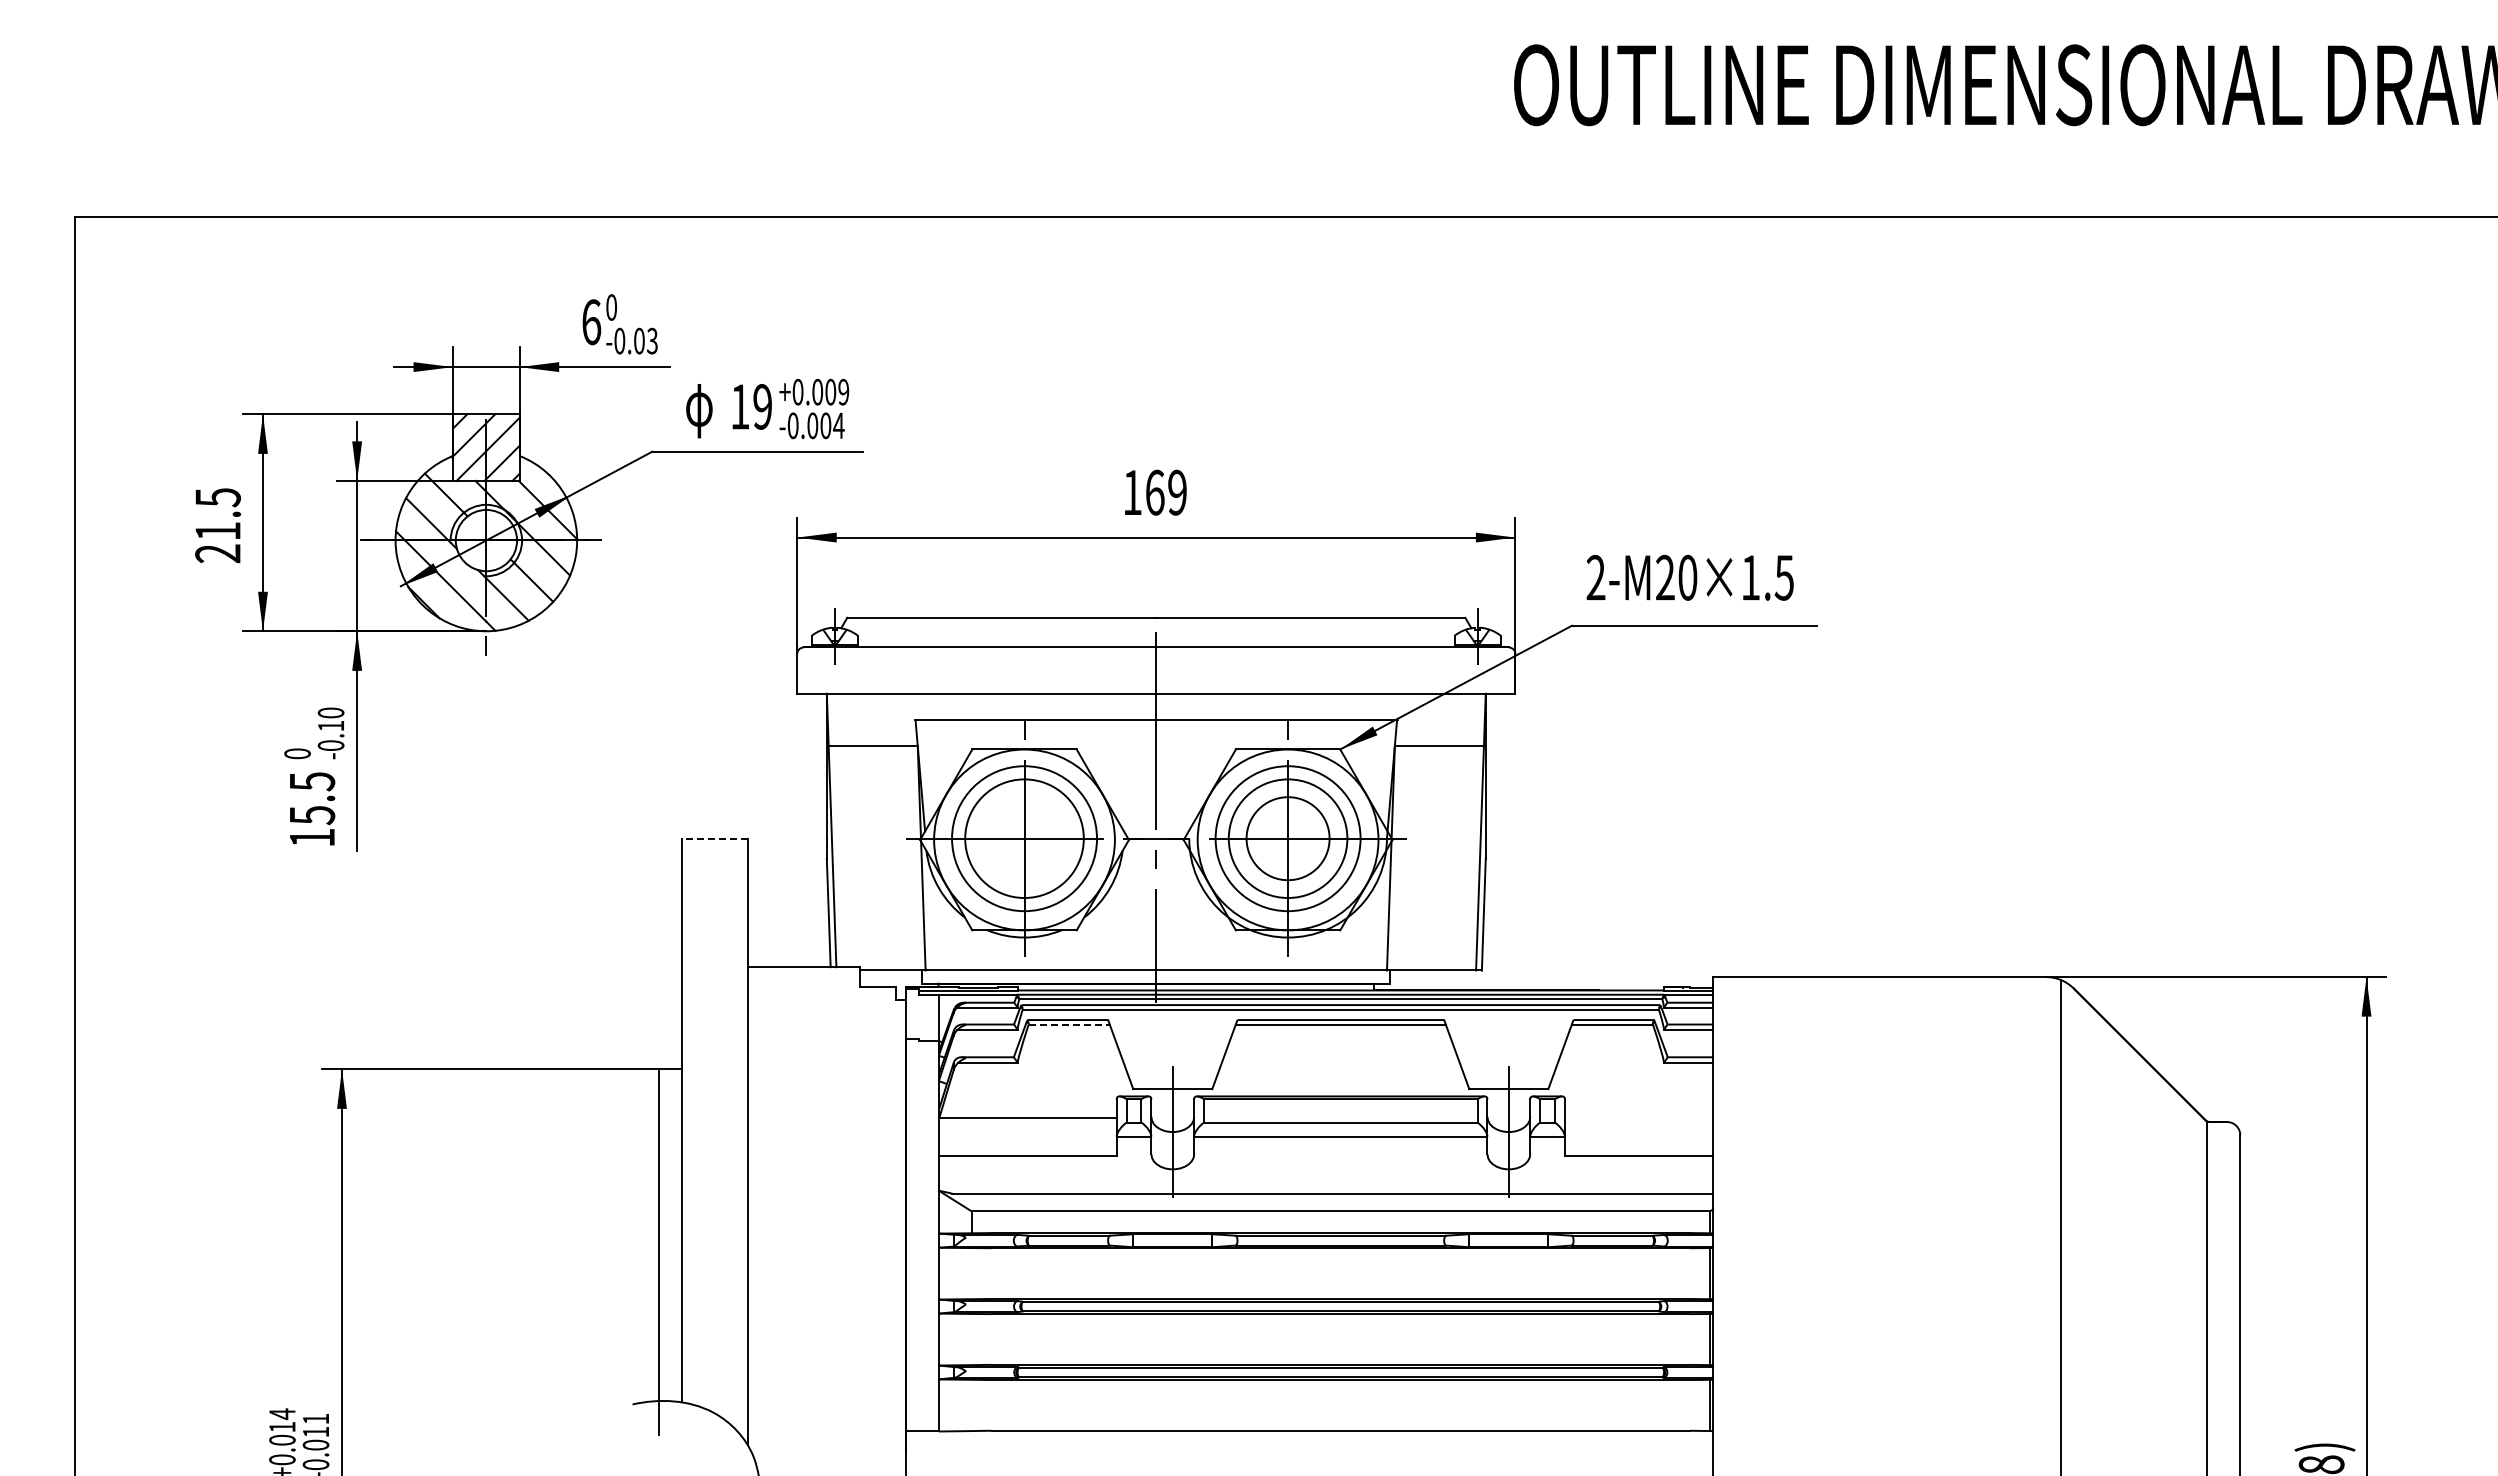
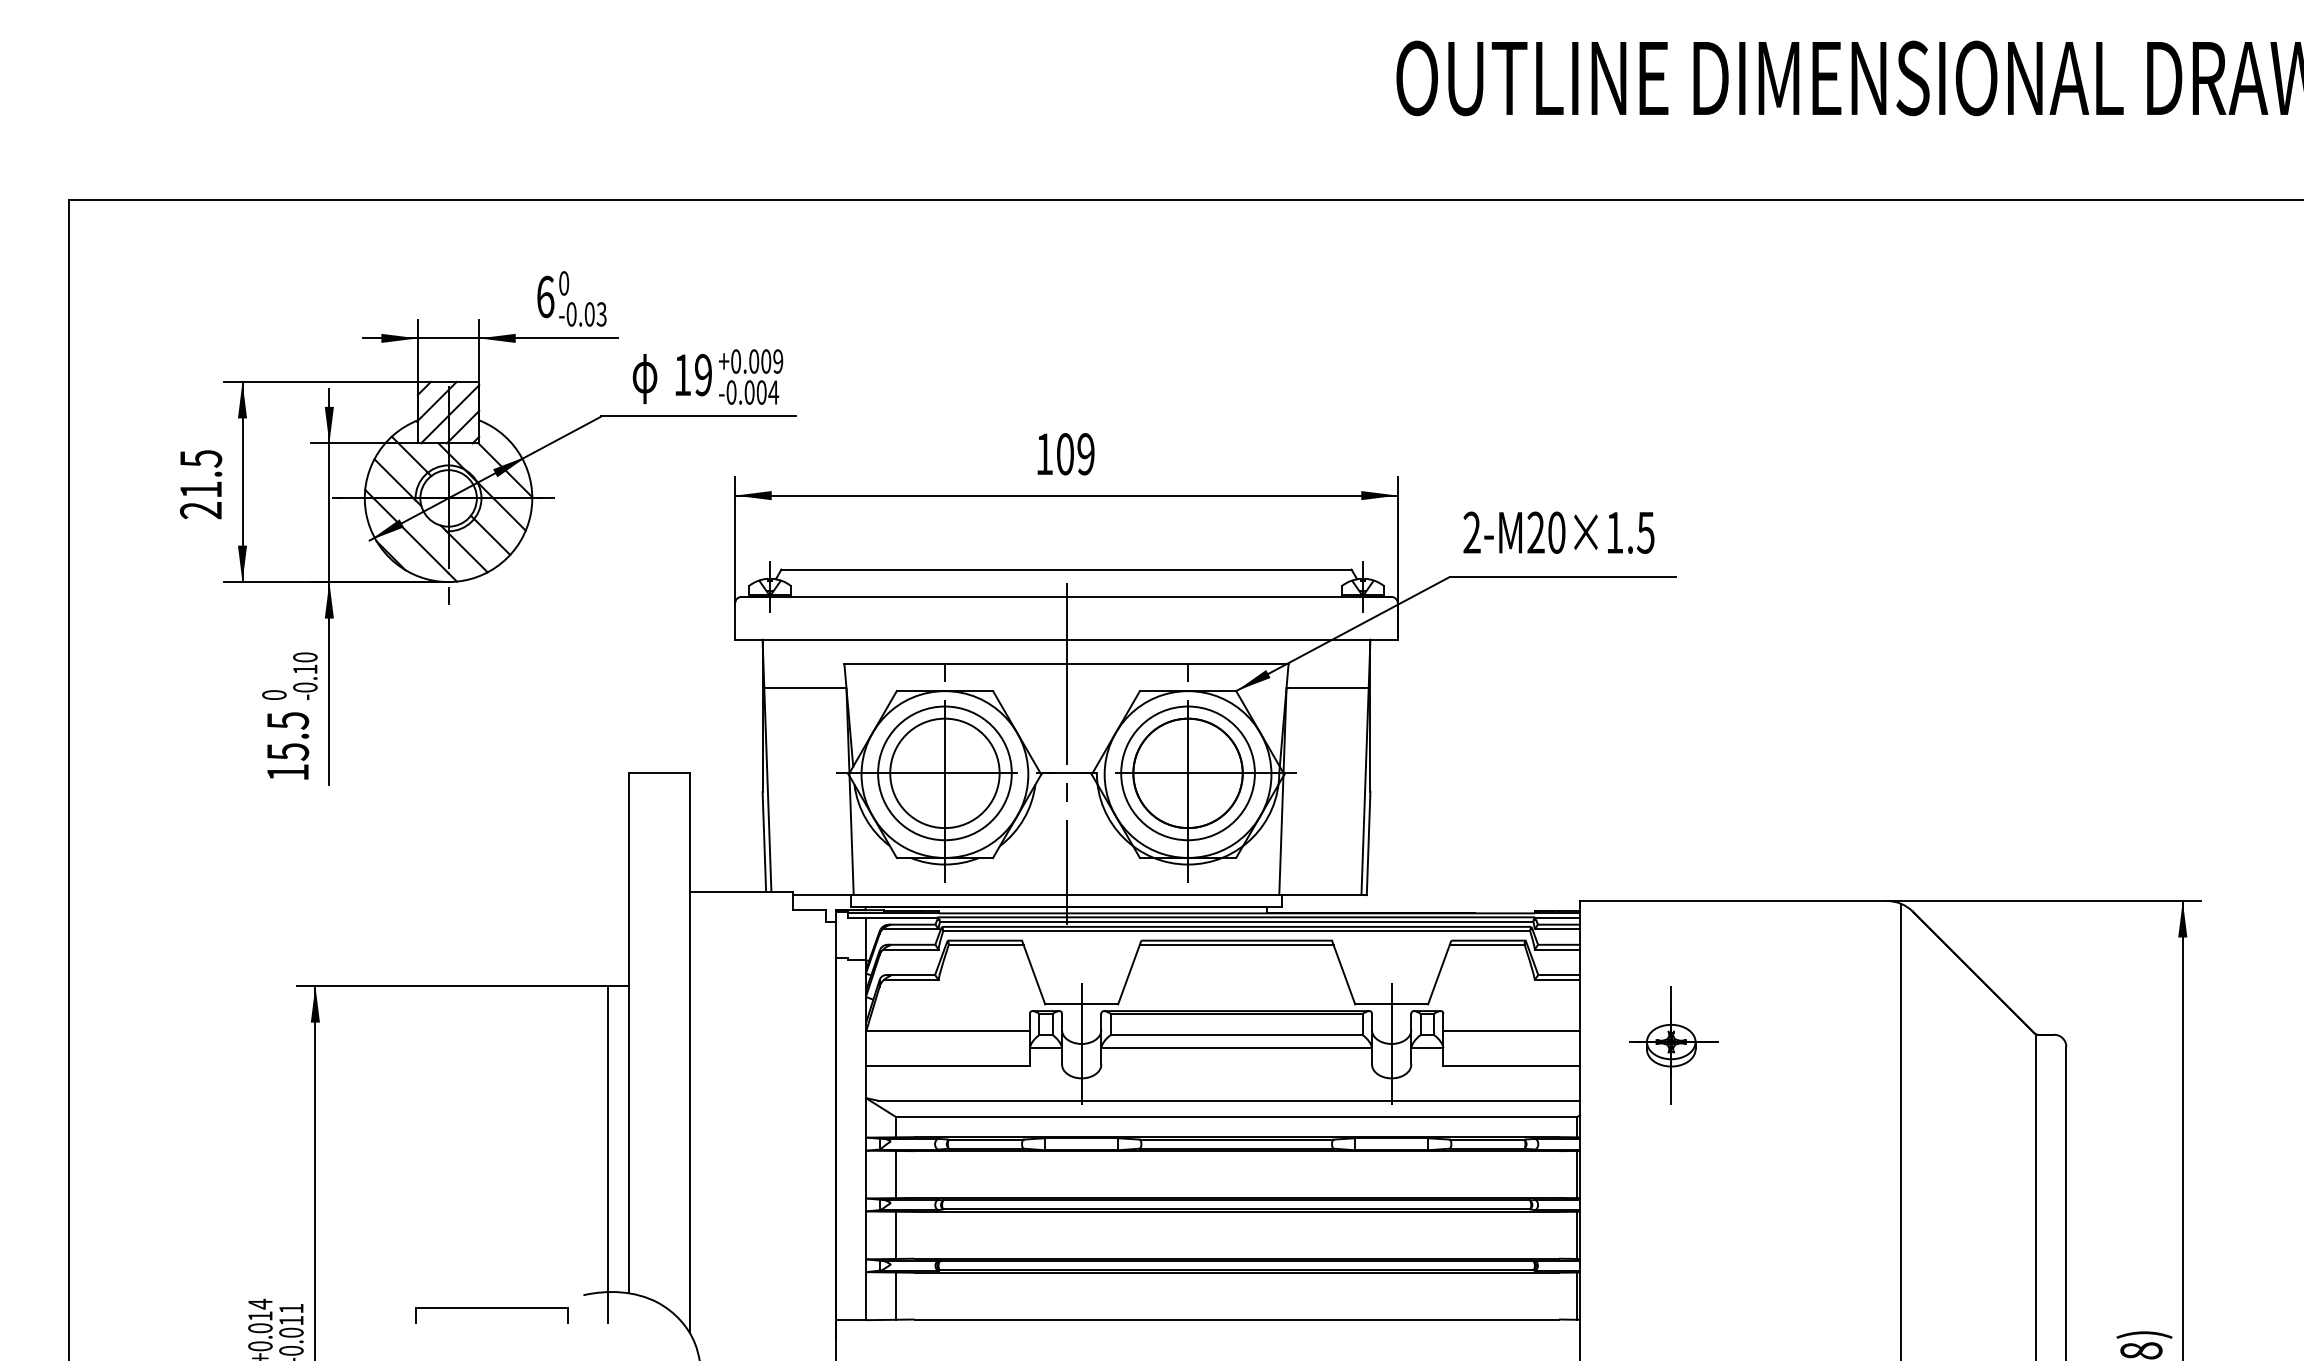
text: (1155, 492) -> (1065, 454), 169 -> 109
line: (714, 838) -> (658, 773), dashed -> solid
circle: (1287, 838) -> (1187, 773), size x1.43
line: (1069, 1024) -> (986, 944), dashed -> solid
line: (1638, 1118) -> (1511, 1031), added
part: (1814, 1133) -> (1673, 1045), added
line: (971, 1273) -> (896, 1174), added
line: (971, 1339) -> (896, 1235), added
line: (971, 1405) -> (896, 1296), added
part: (533, 1419) -> (492, 1309), added

